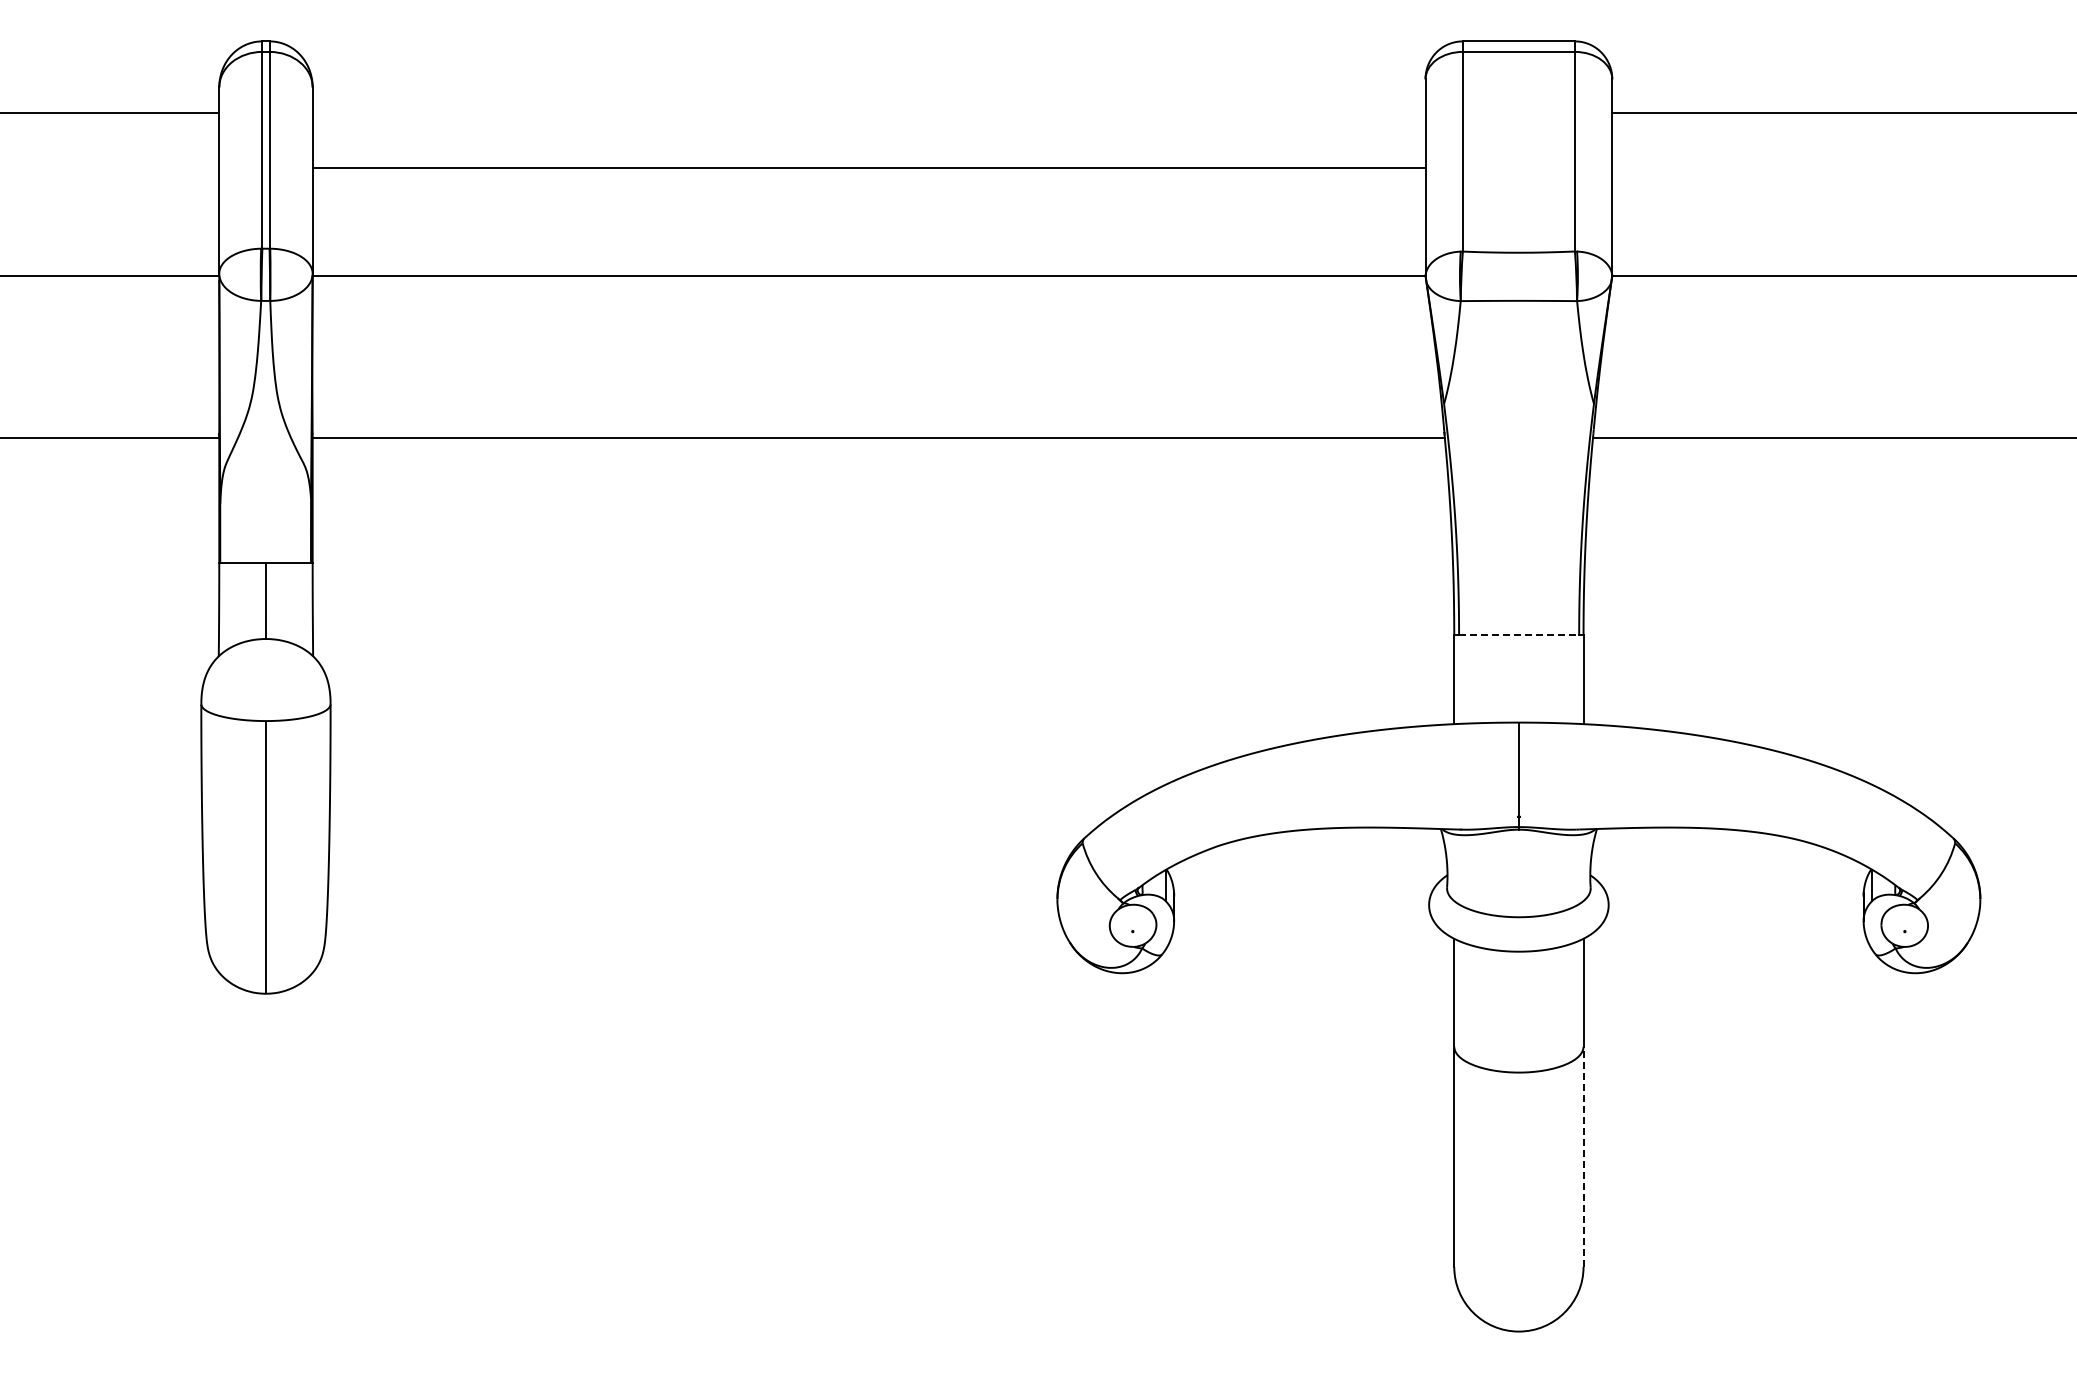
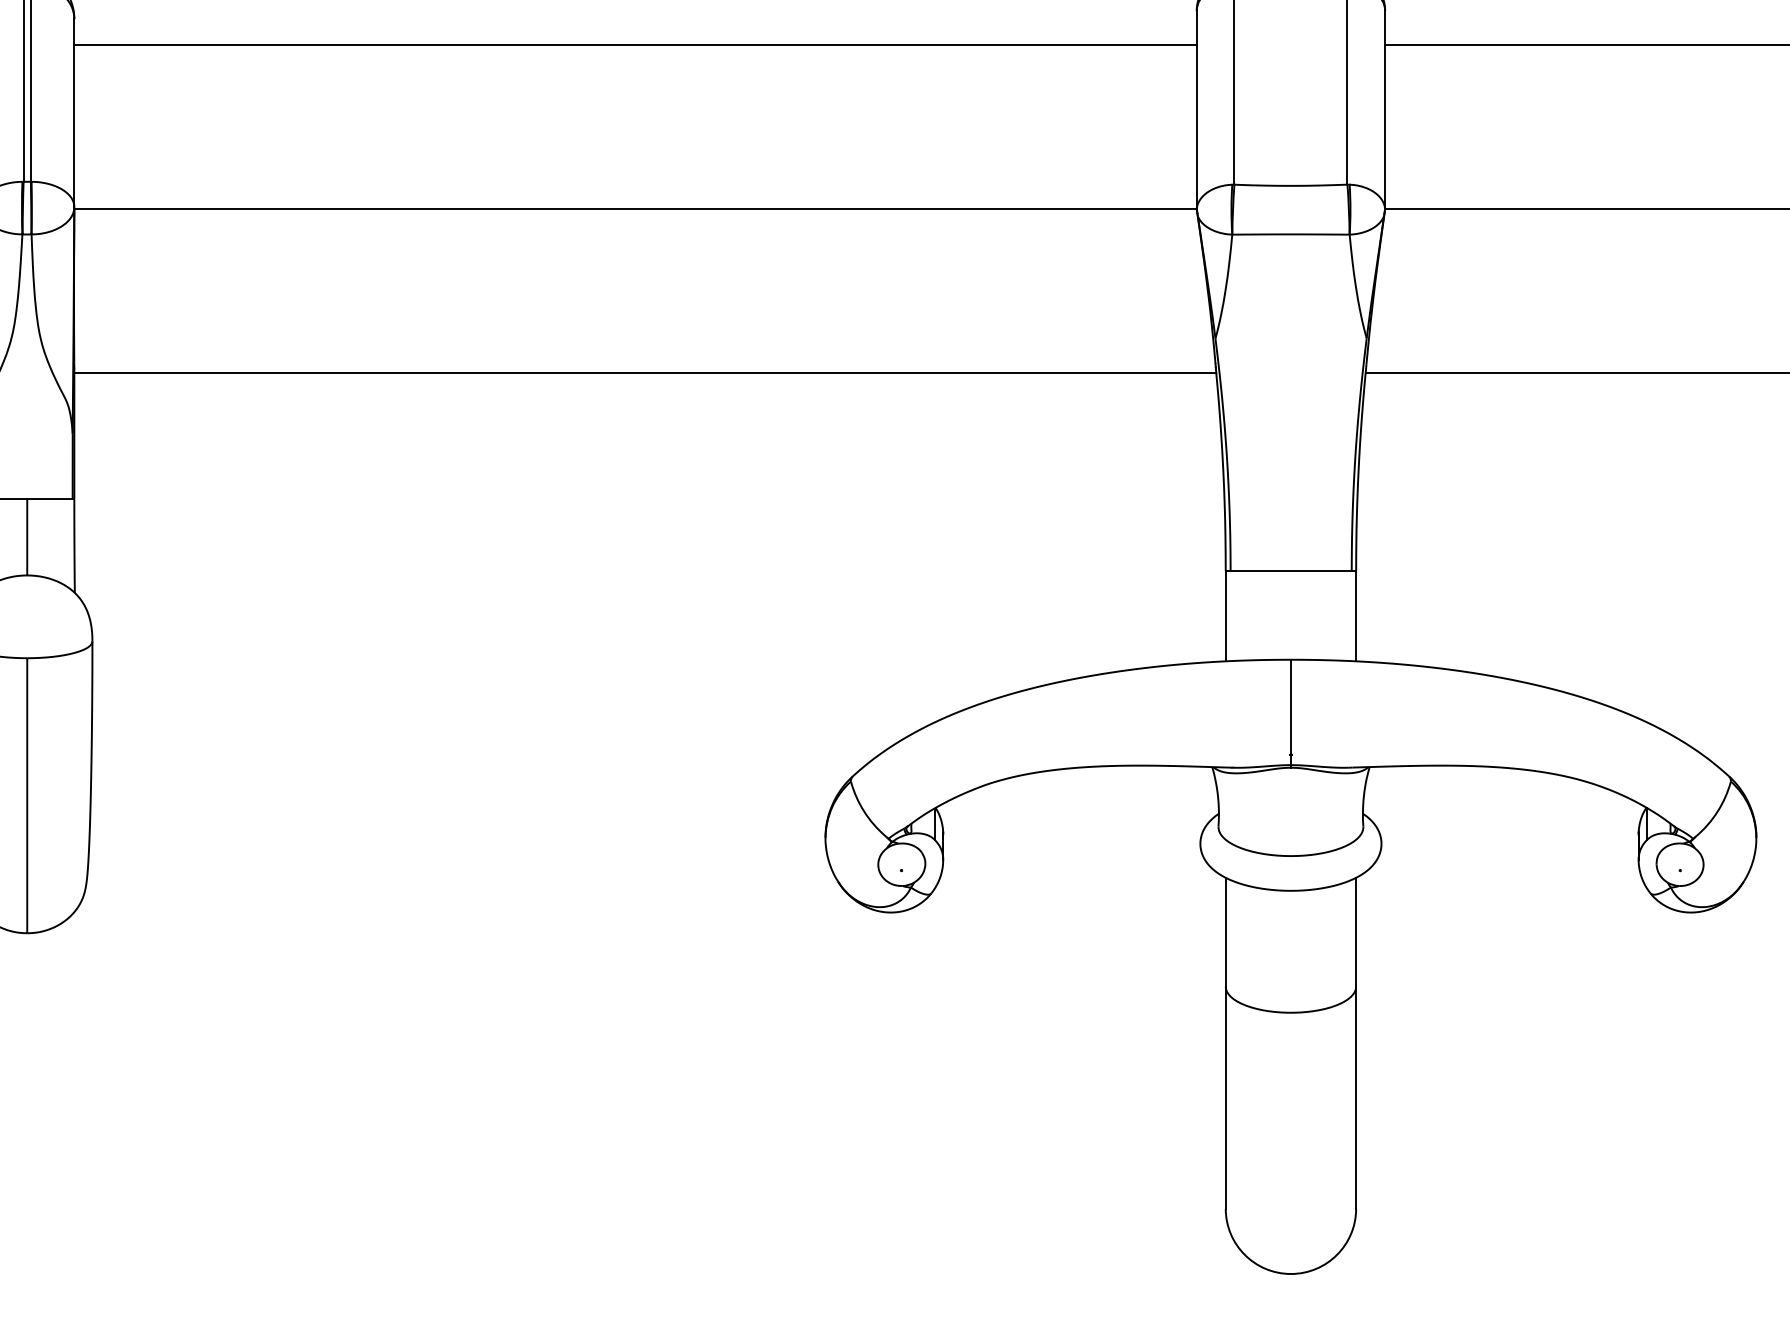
line: (868, 168) -> (634, 45), moved
line: (1519, 634) -> (1291, 570), dashed -> solid
line: (1583, 1156) -> (1356, 1097), dashed -> solid

